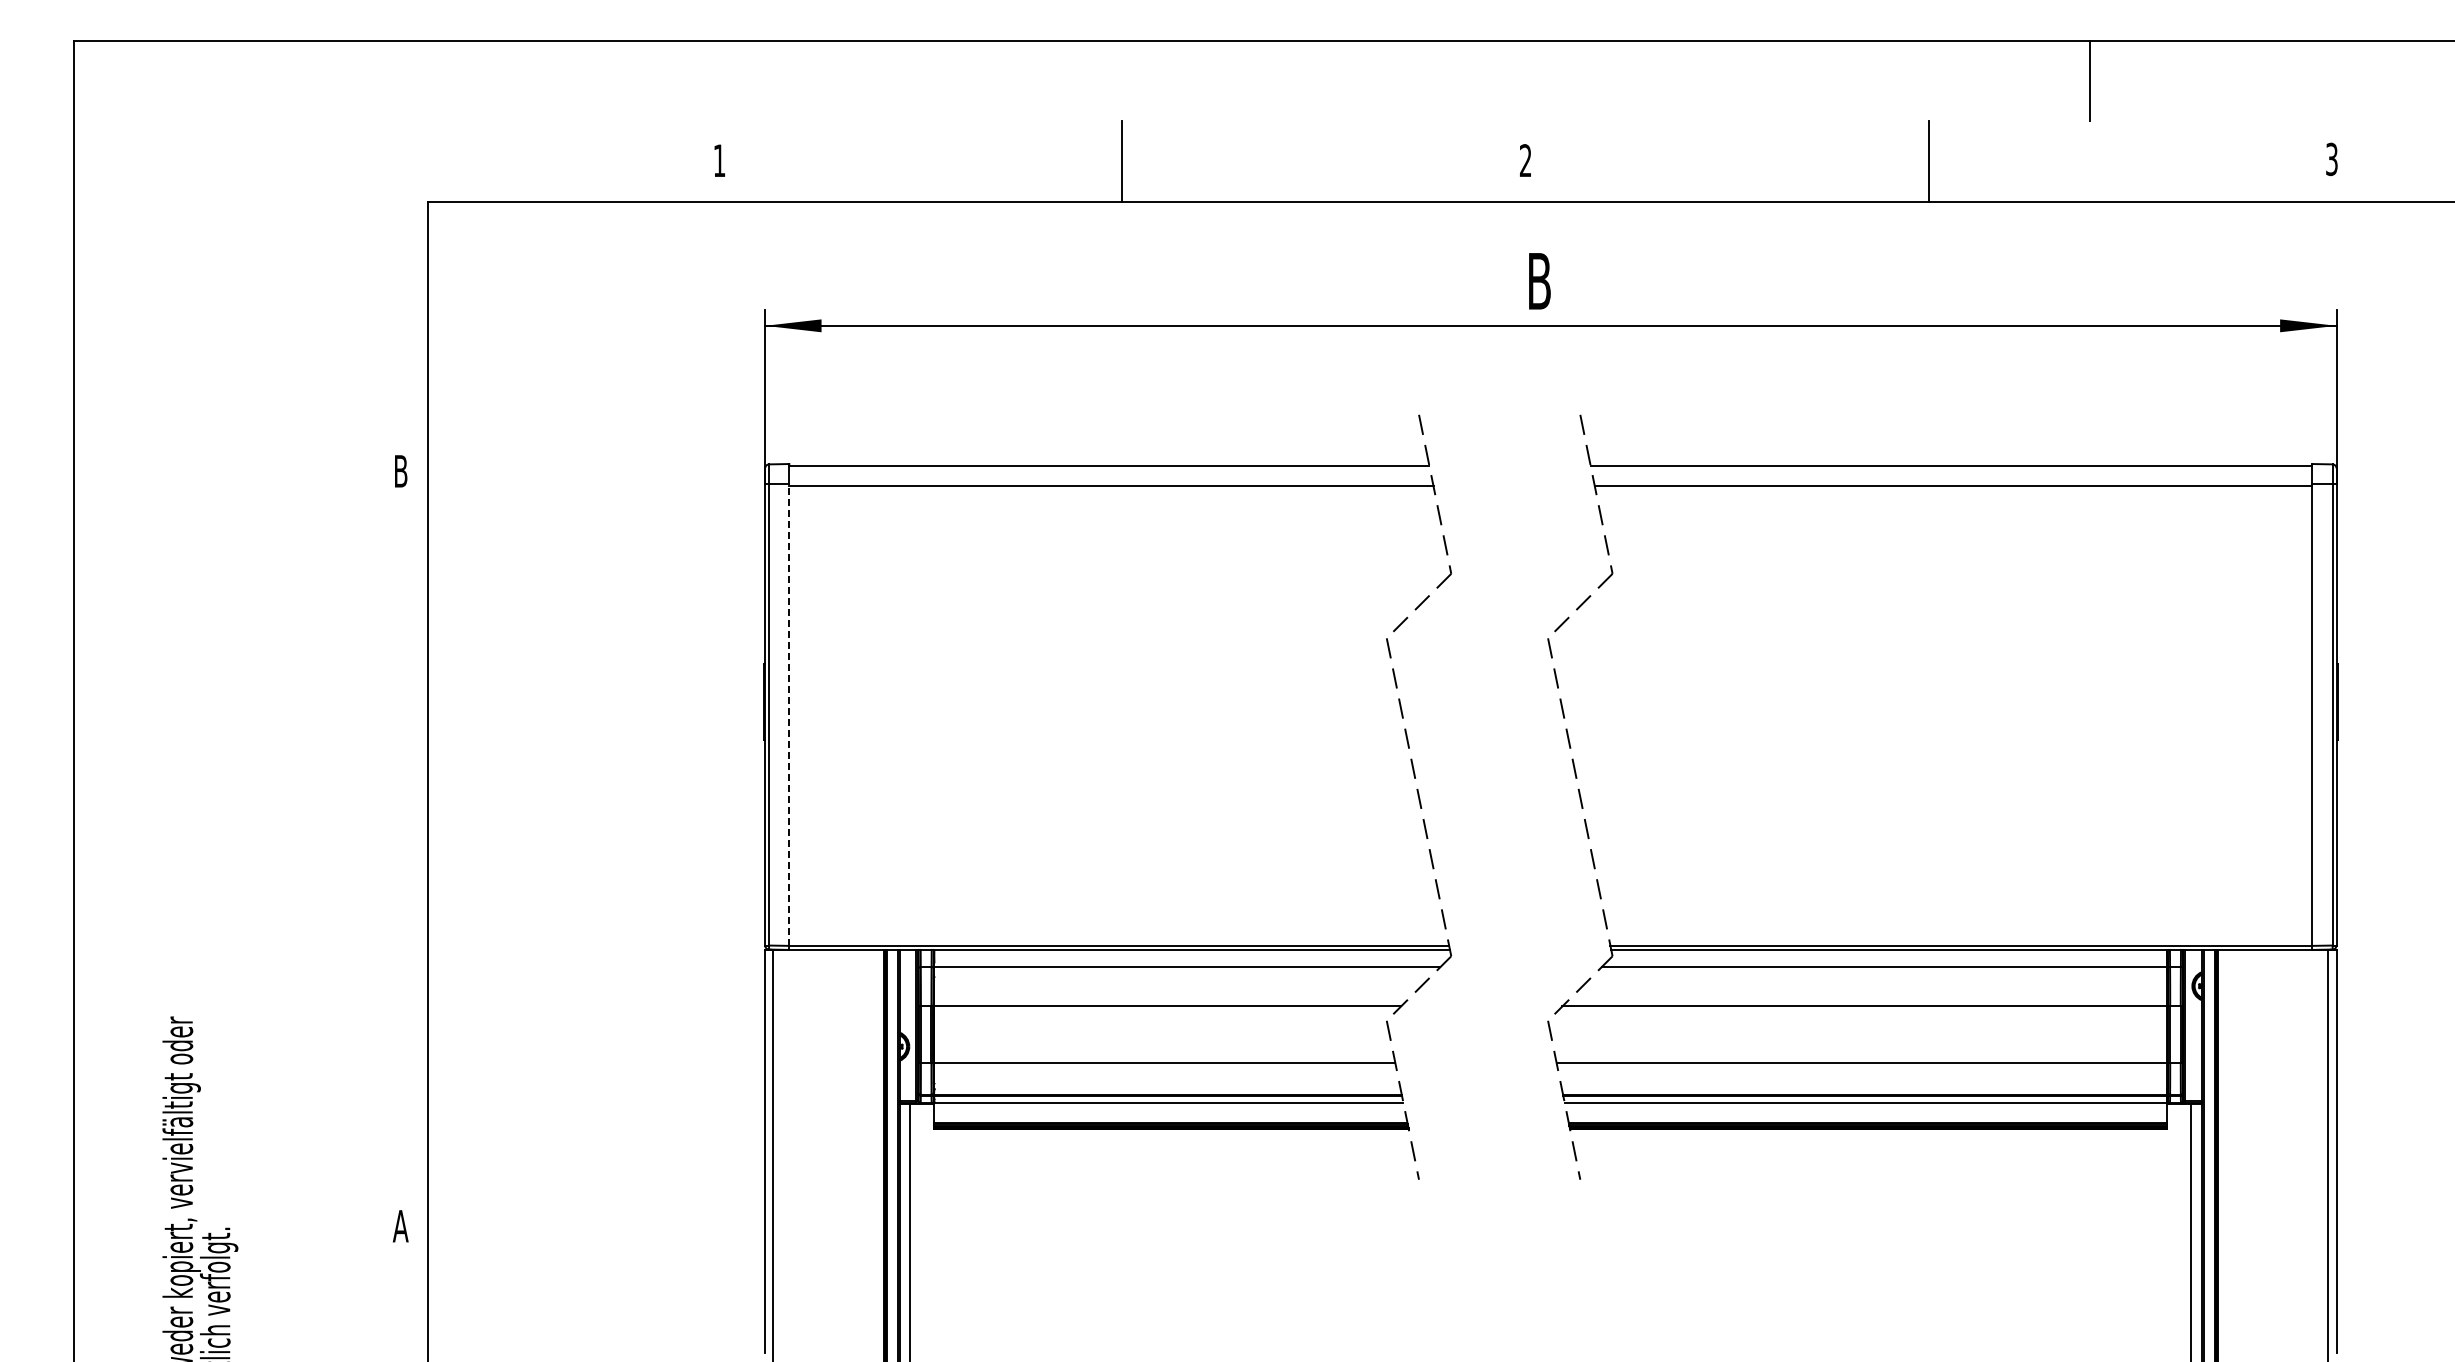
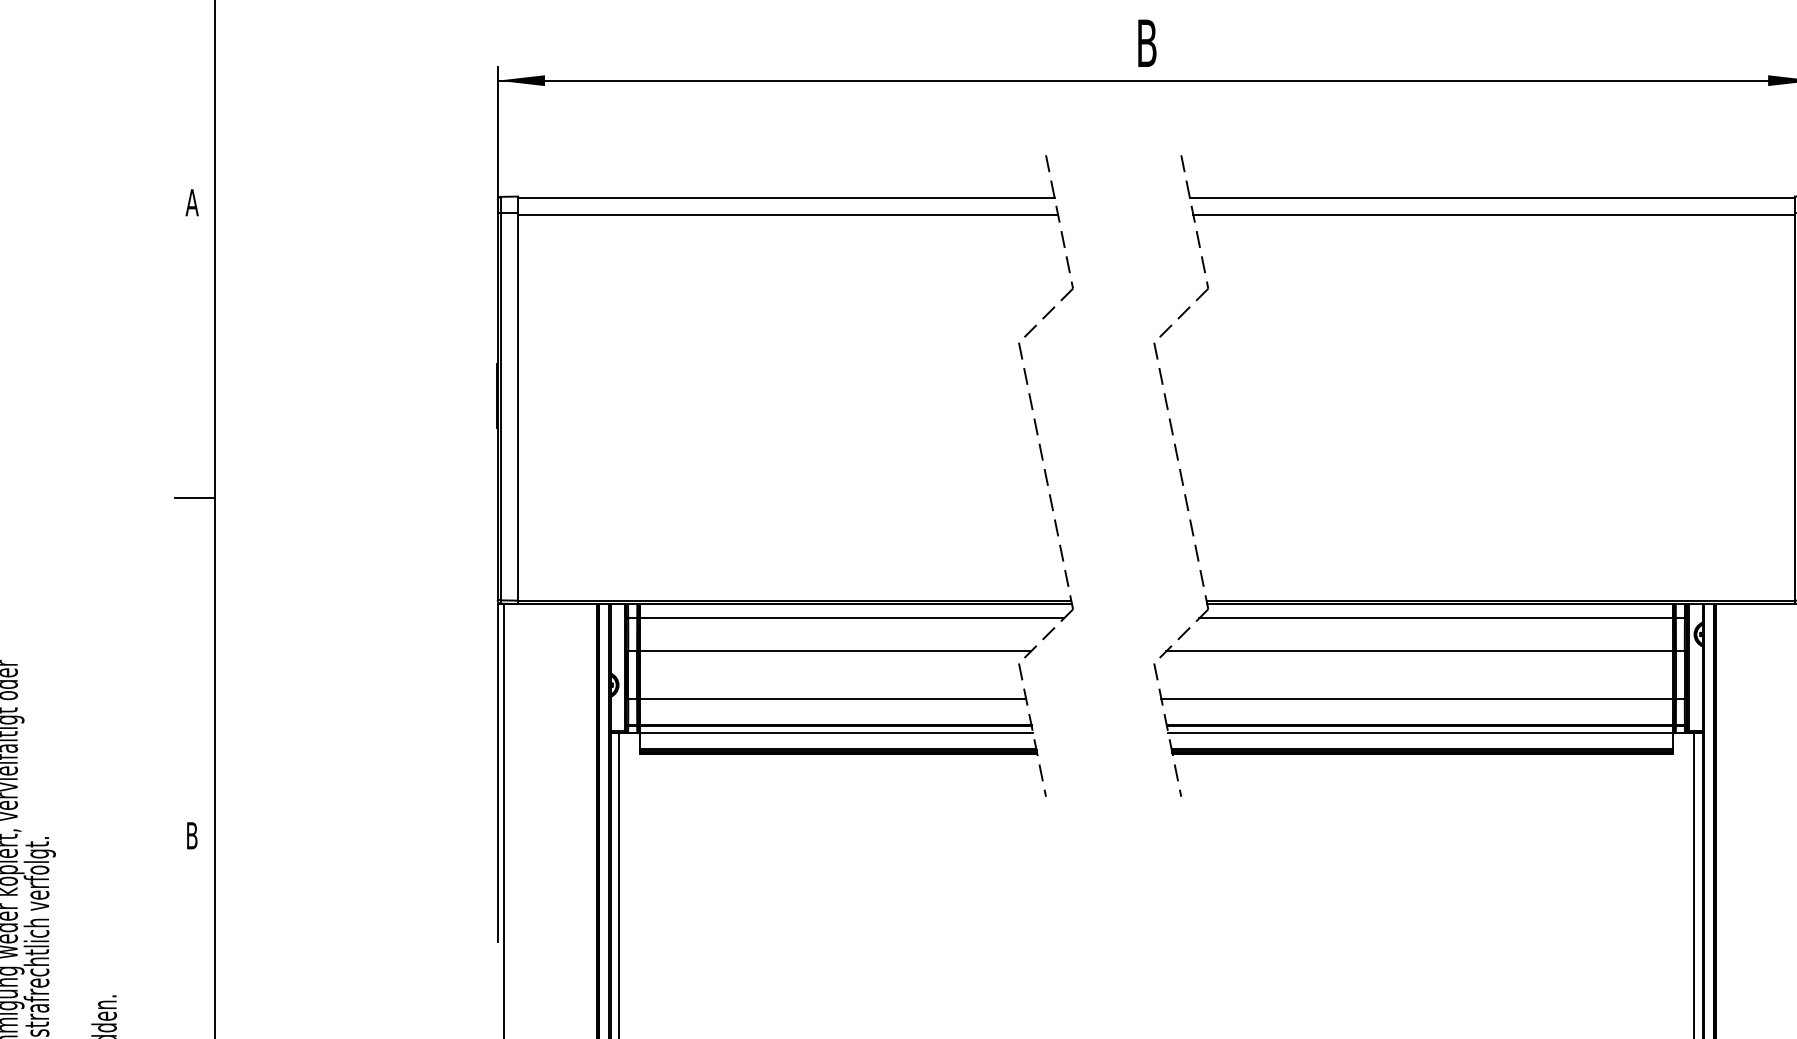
text: (400, 471) -> (191, 202), B -> A
line: (789, 715) -> (518, 407), dashed -> solid
line: (404, 822) -> (195, 497), added
text: (400, 1226) -> (191, 835), A -> B

